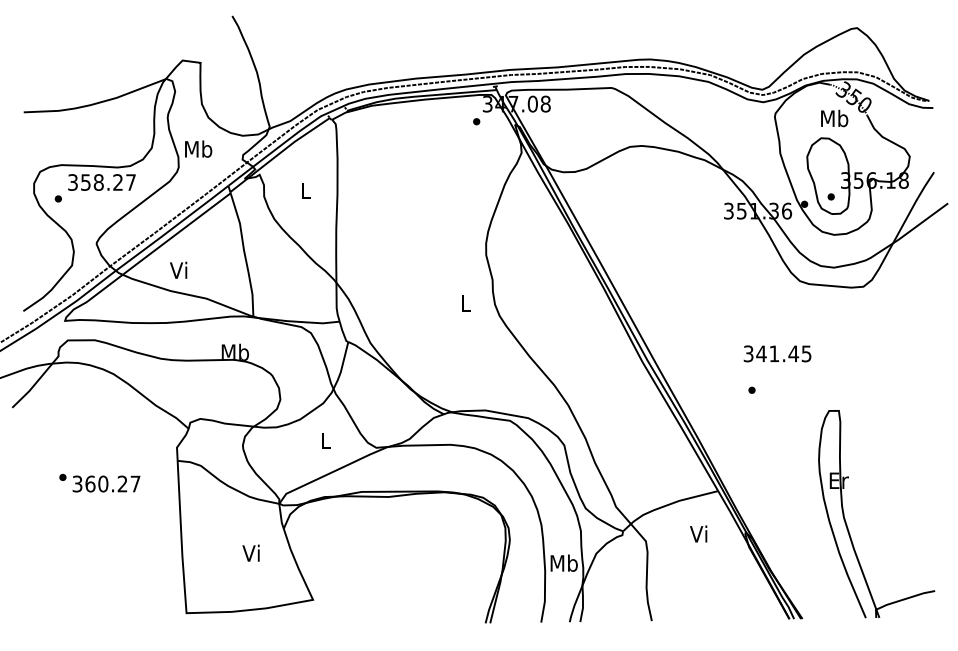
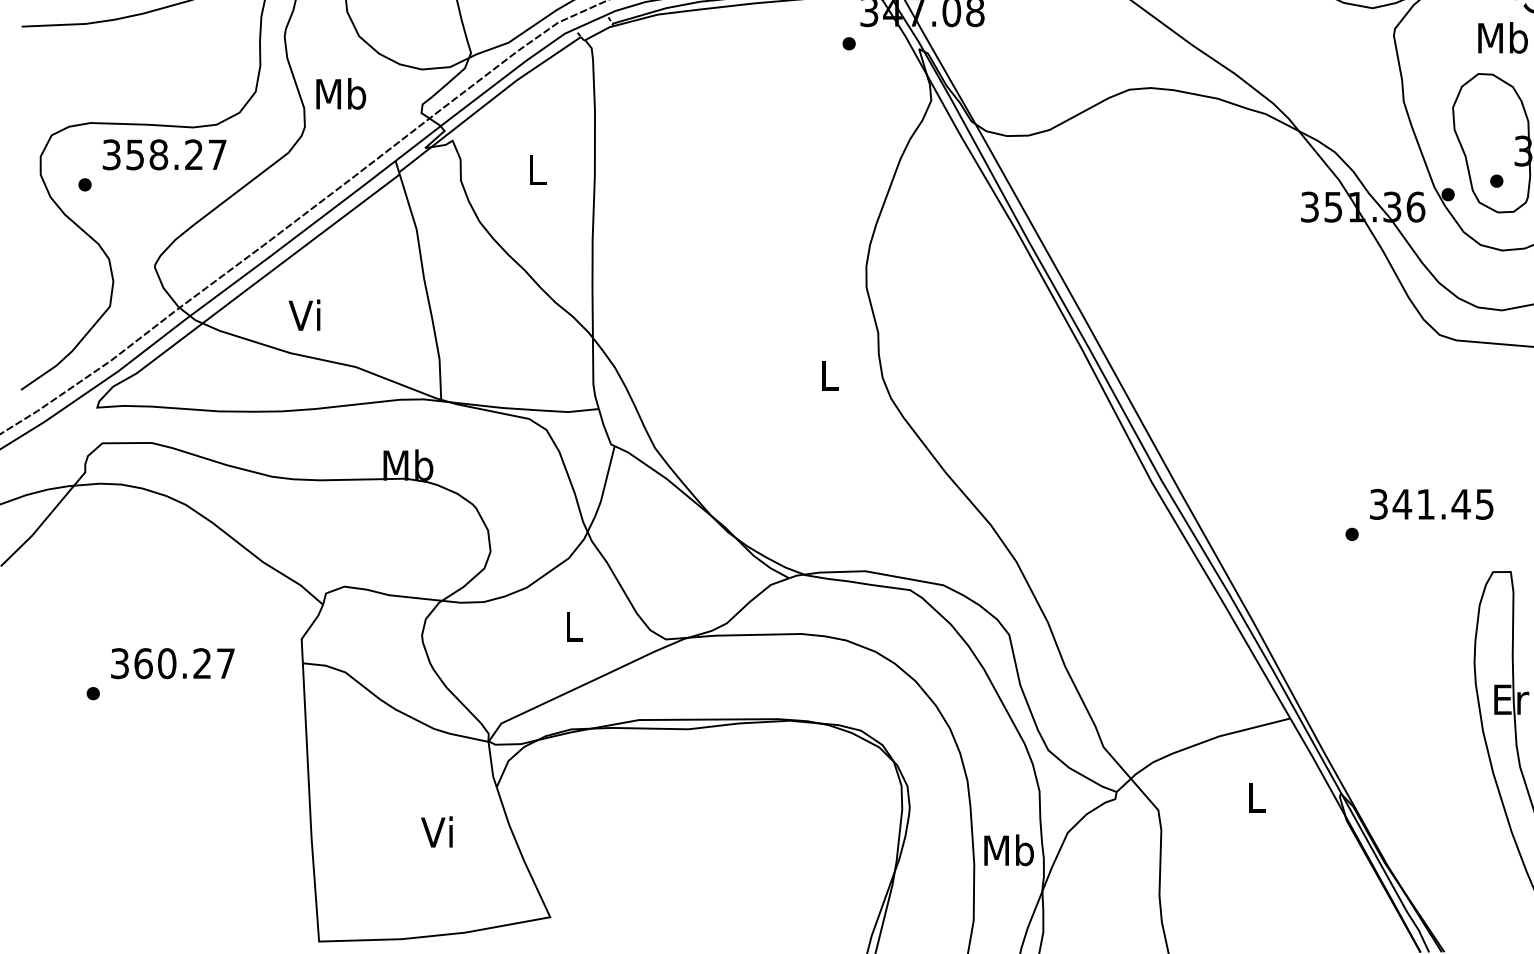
text: (777, 353) -> (1431, 503), moved
text: (106, 483) -> (172, 662), moved
text: (698, 533) -> (1254, 795), Vi -> L

